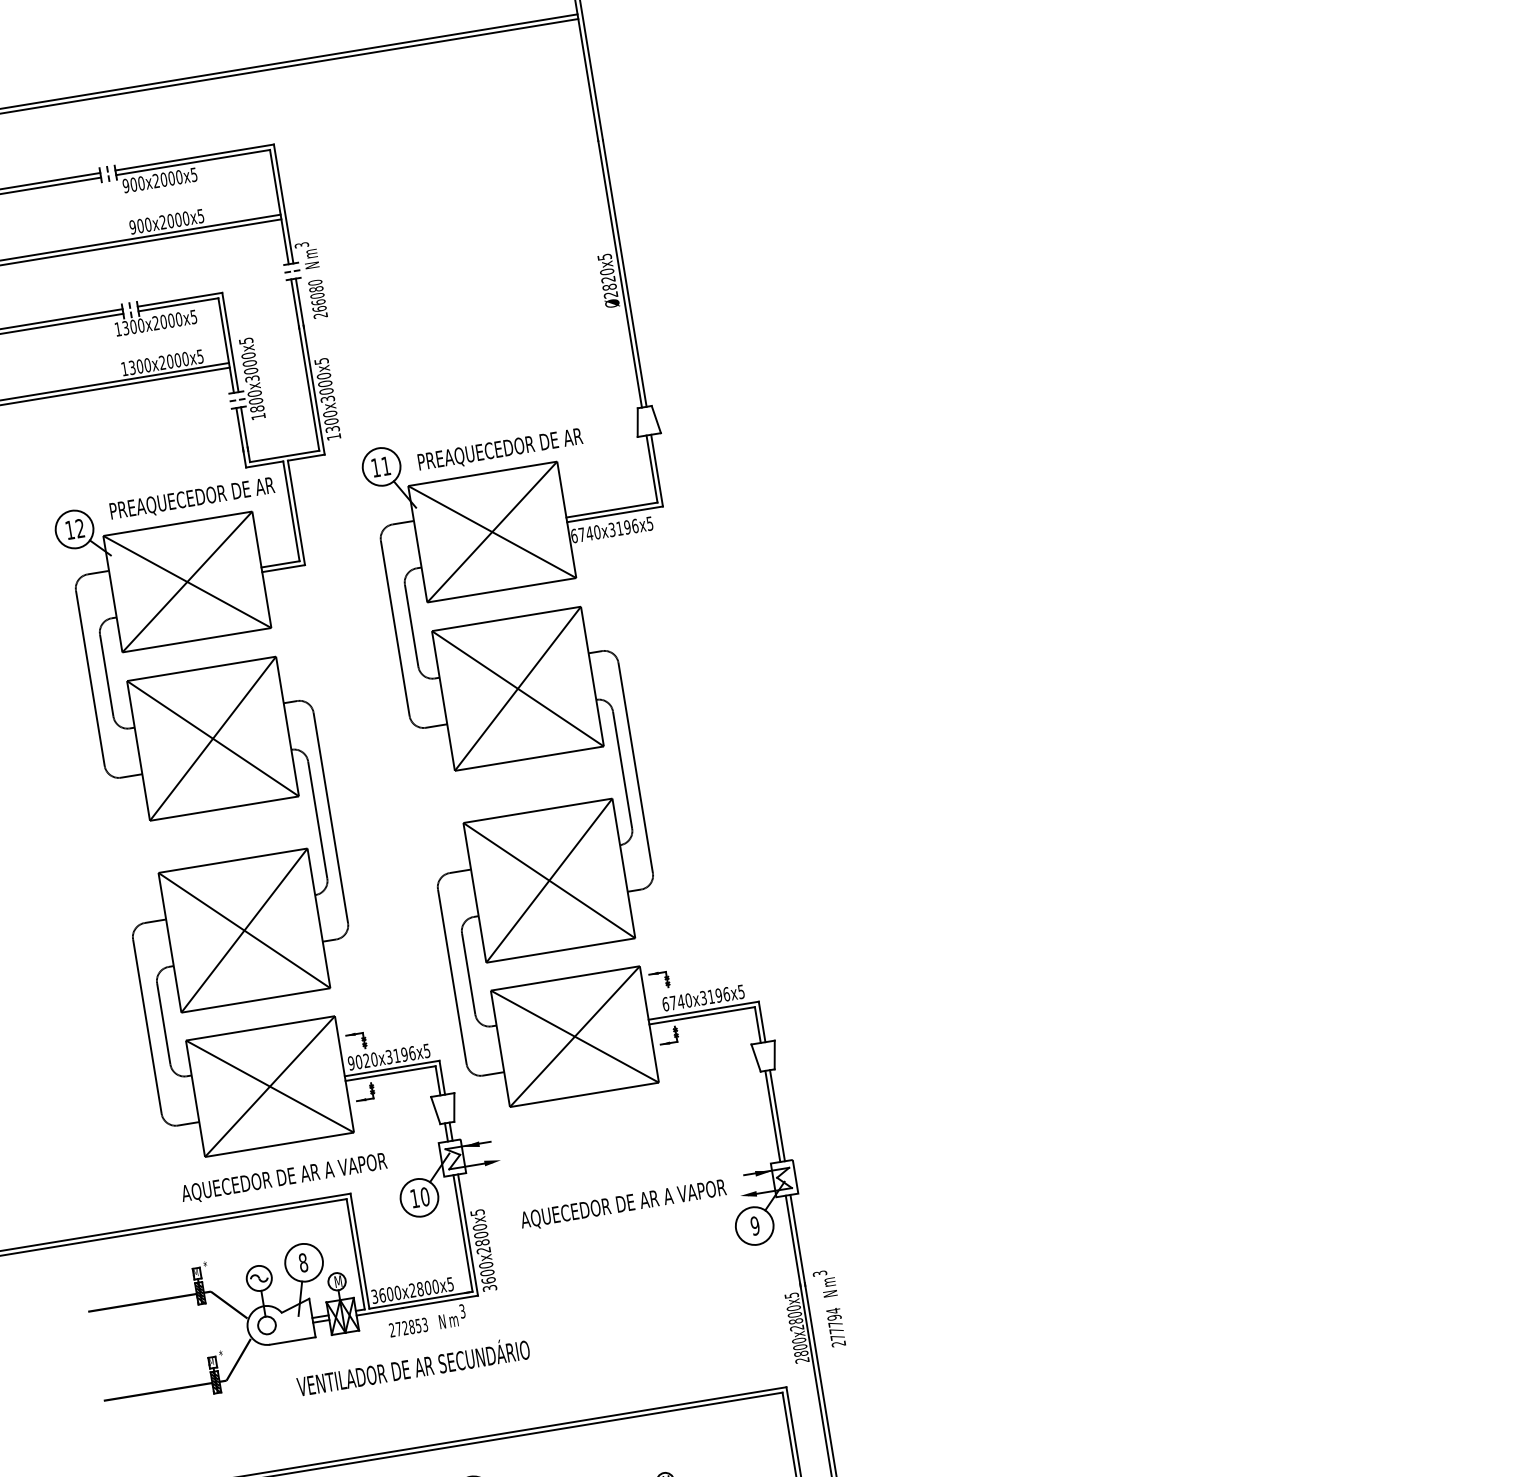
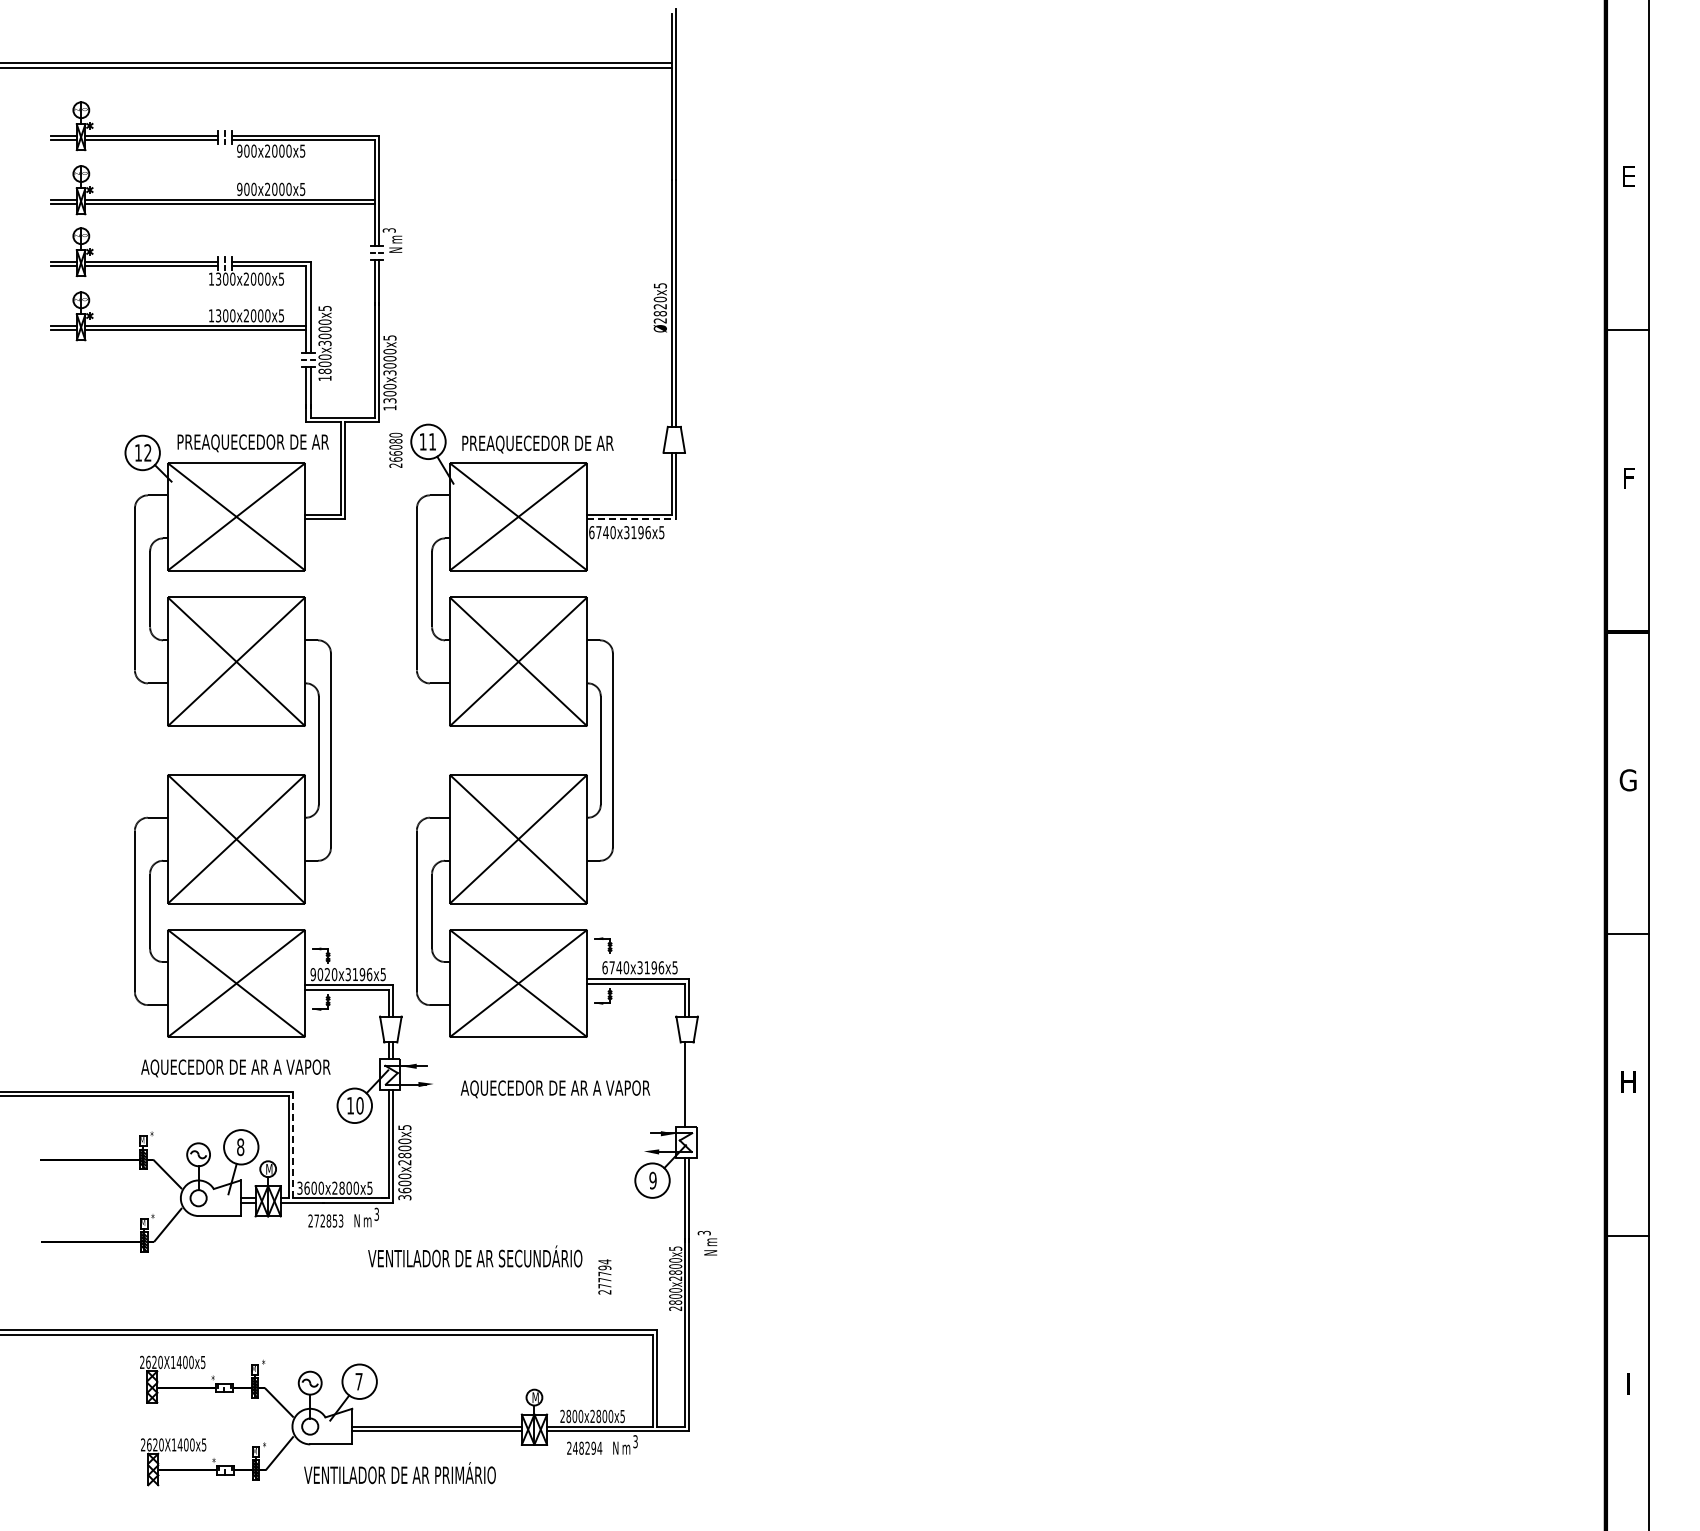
text: (317, 298) -> (395, 449), moved
line: (615, 514) -> (632, 519), solid -> dashed
line: (777, 1115) -> (689, 1084), removed
text: (623, 1205) -> (555, 1089), moved
line: (360, 1250) -> (293, 1144), solid -> dashed
text: (835, 1327) -> (604, 1276), moved
text: (413, 1366) -> (475, 1256), moved

